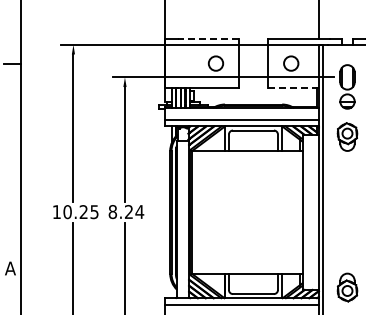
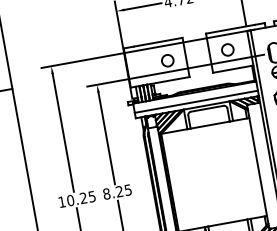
line: (208, 39) -> (158, 42), dashed -> solid
line: (294, 88) -> (234, 69), dashed -> solid
text: (139, 212) -> (128, 190), 8.24 -> 8.25

